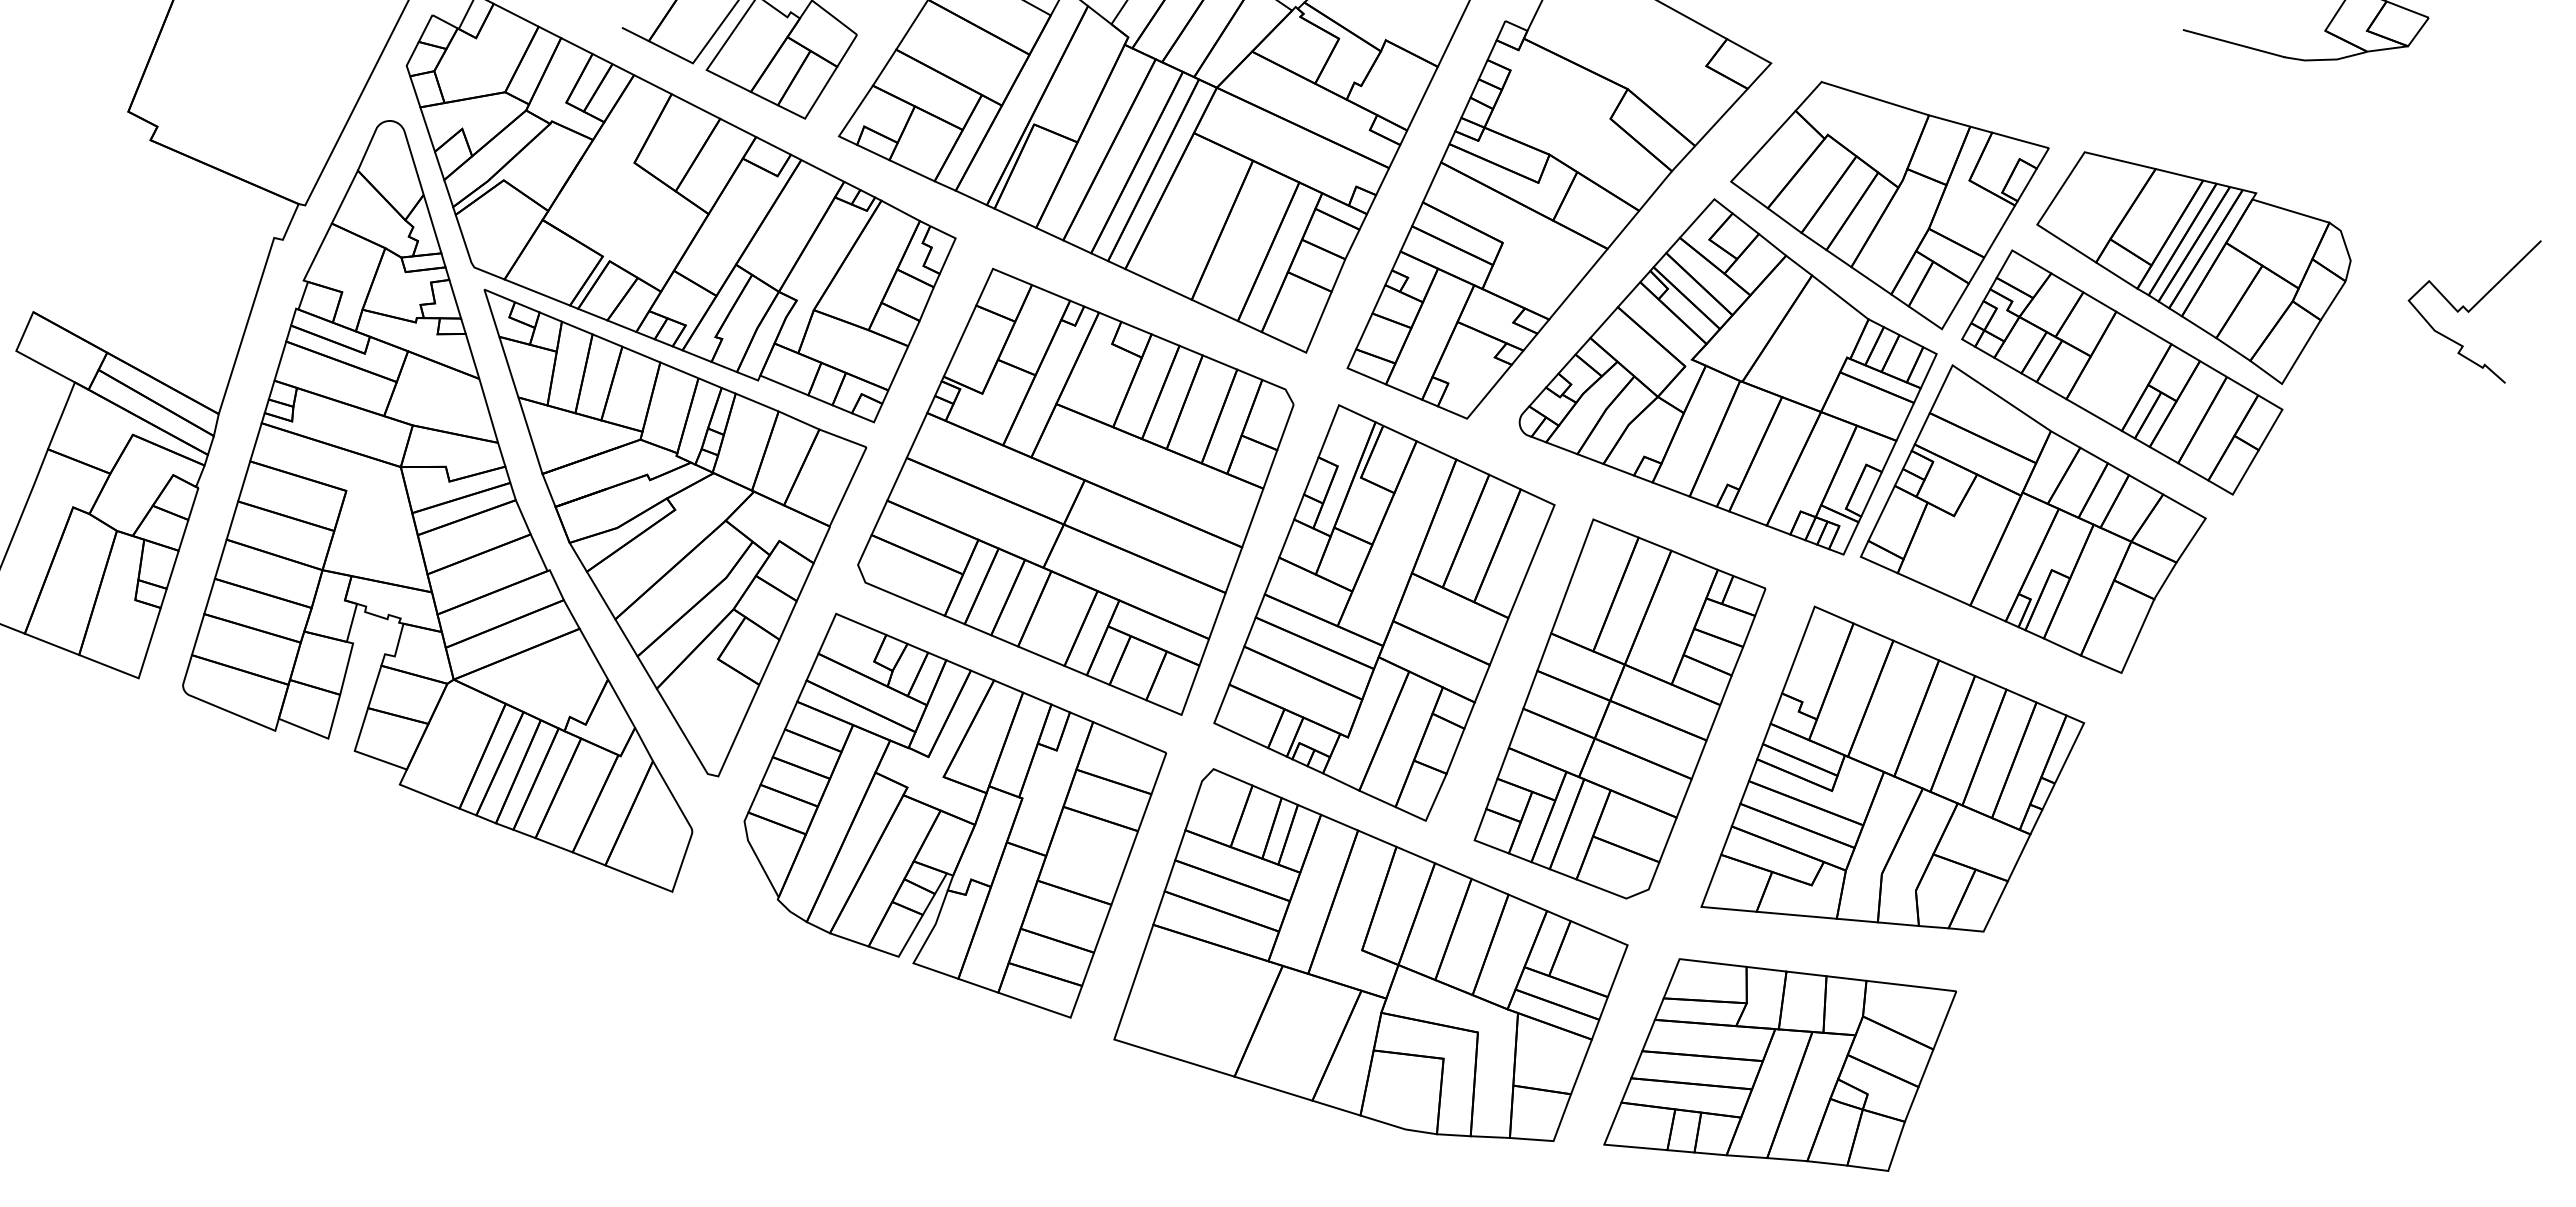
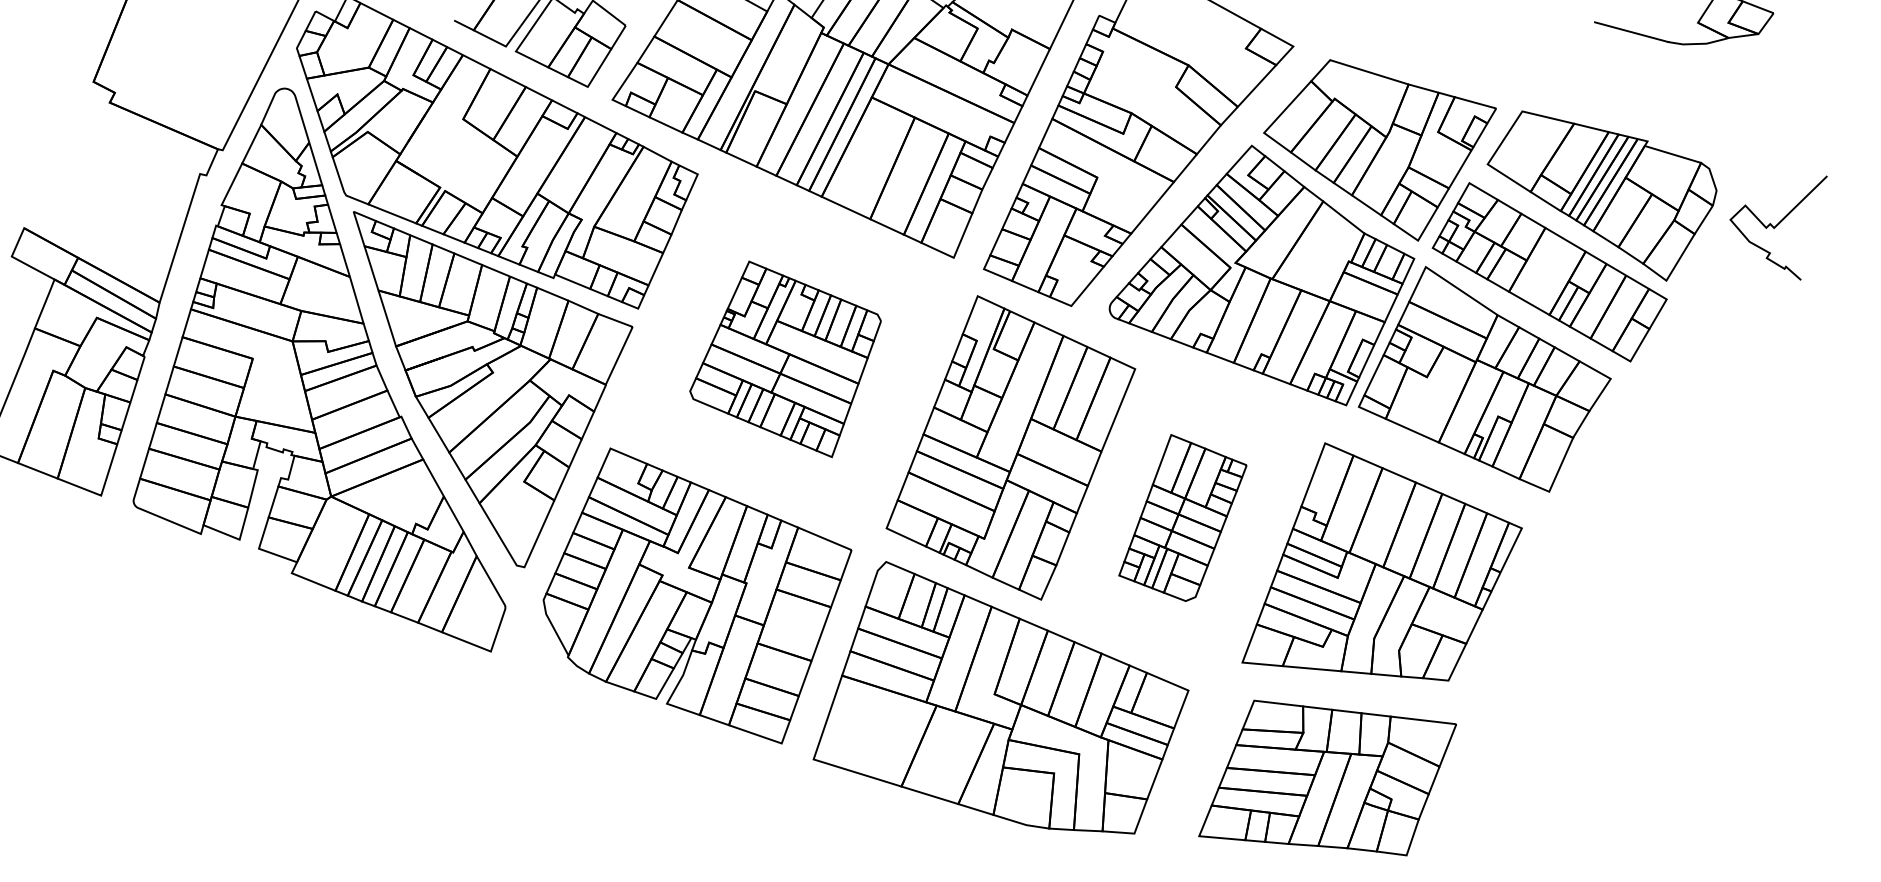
curve: (2472, 309) -> (1777, 226), moved
part: (1075, 491) -> (785, 359), size x0.6
part: (1619, 708) -> (1182, 517), size x0.6
part: (1779, 1064) -> (1327, 777), moved

